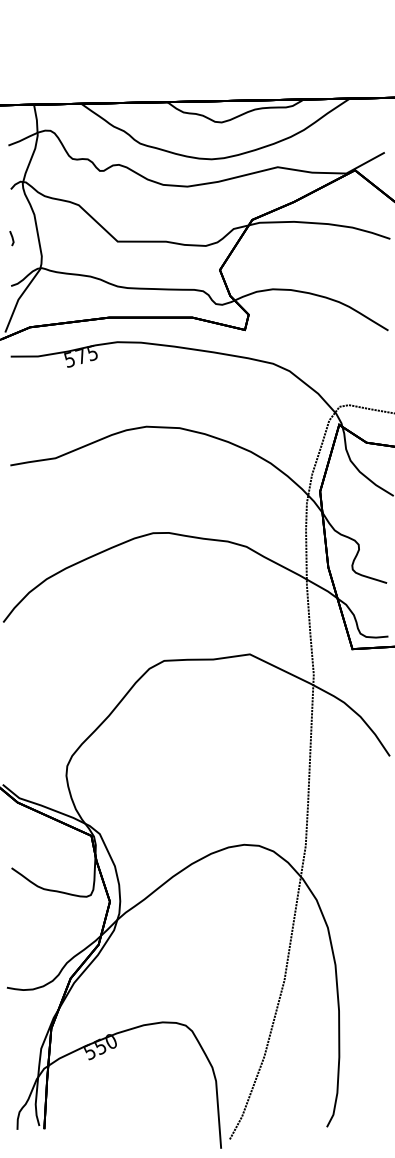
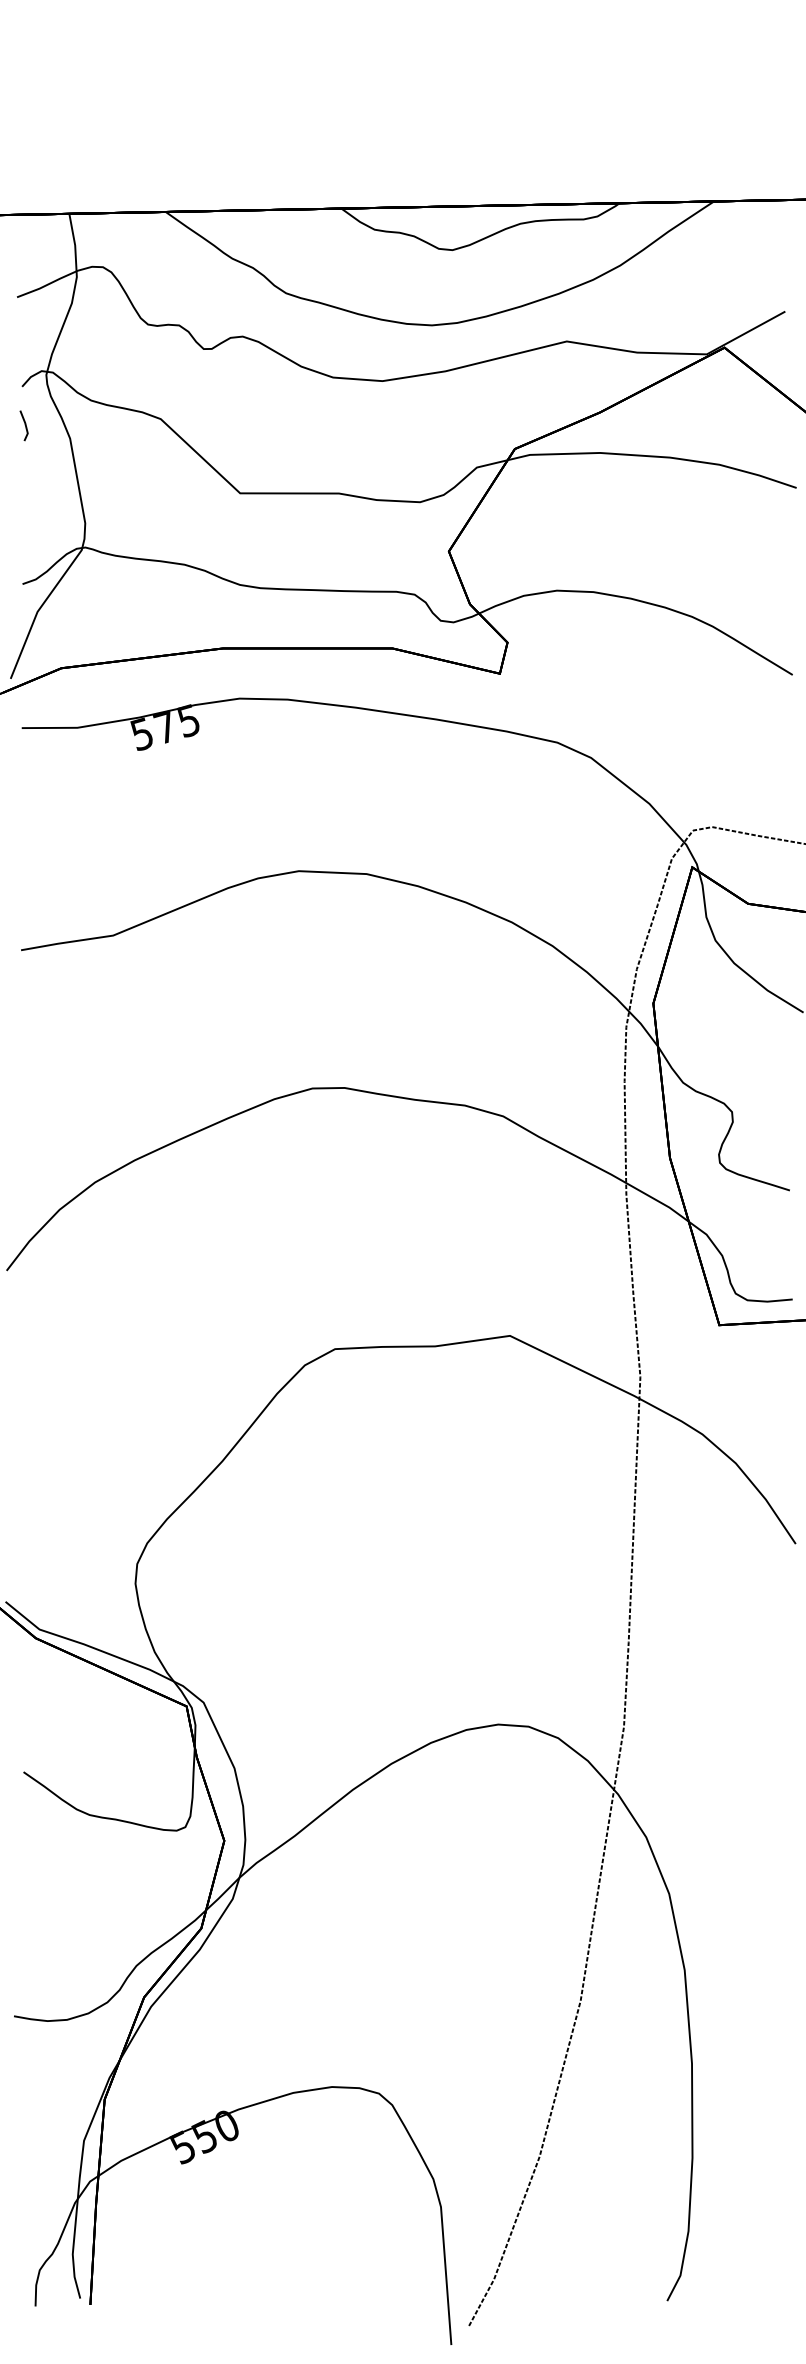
line: (11, 238) -> (23, 425), moved

